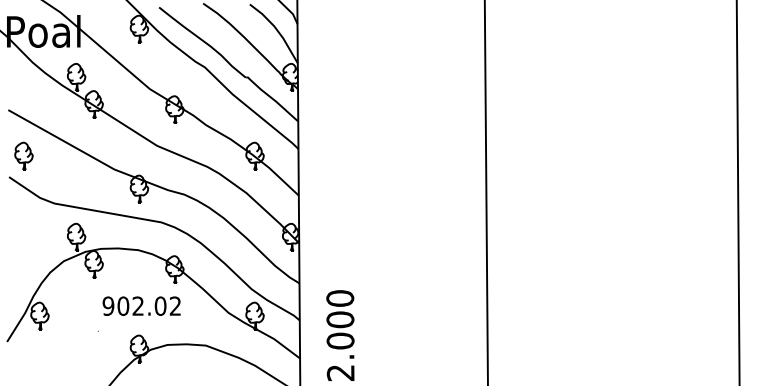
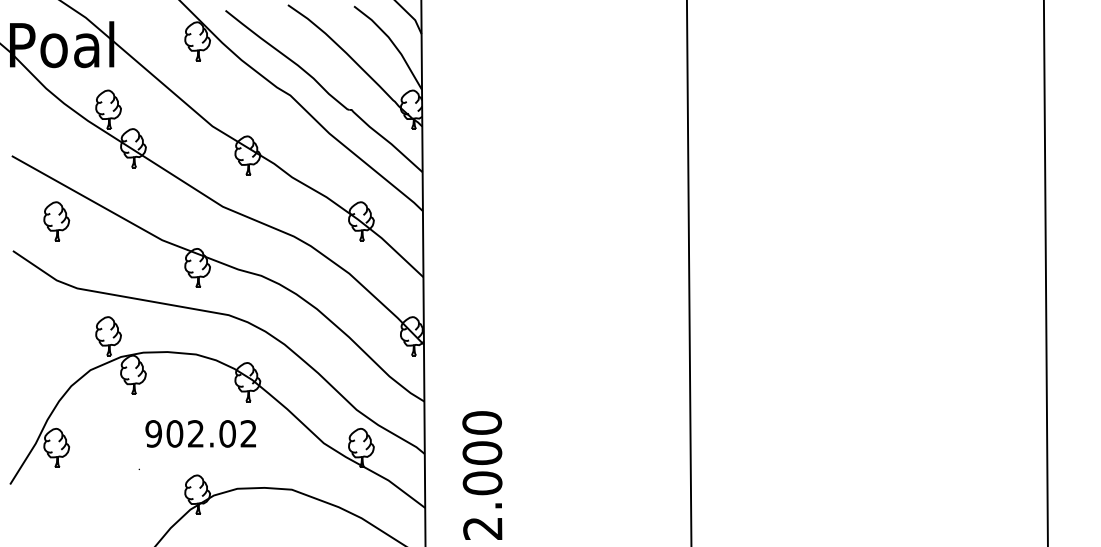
part: (23, 155) -> (56, 220), moved

